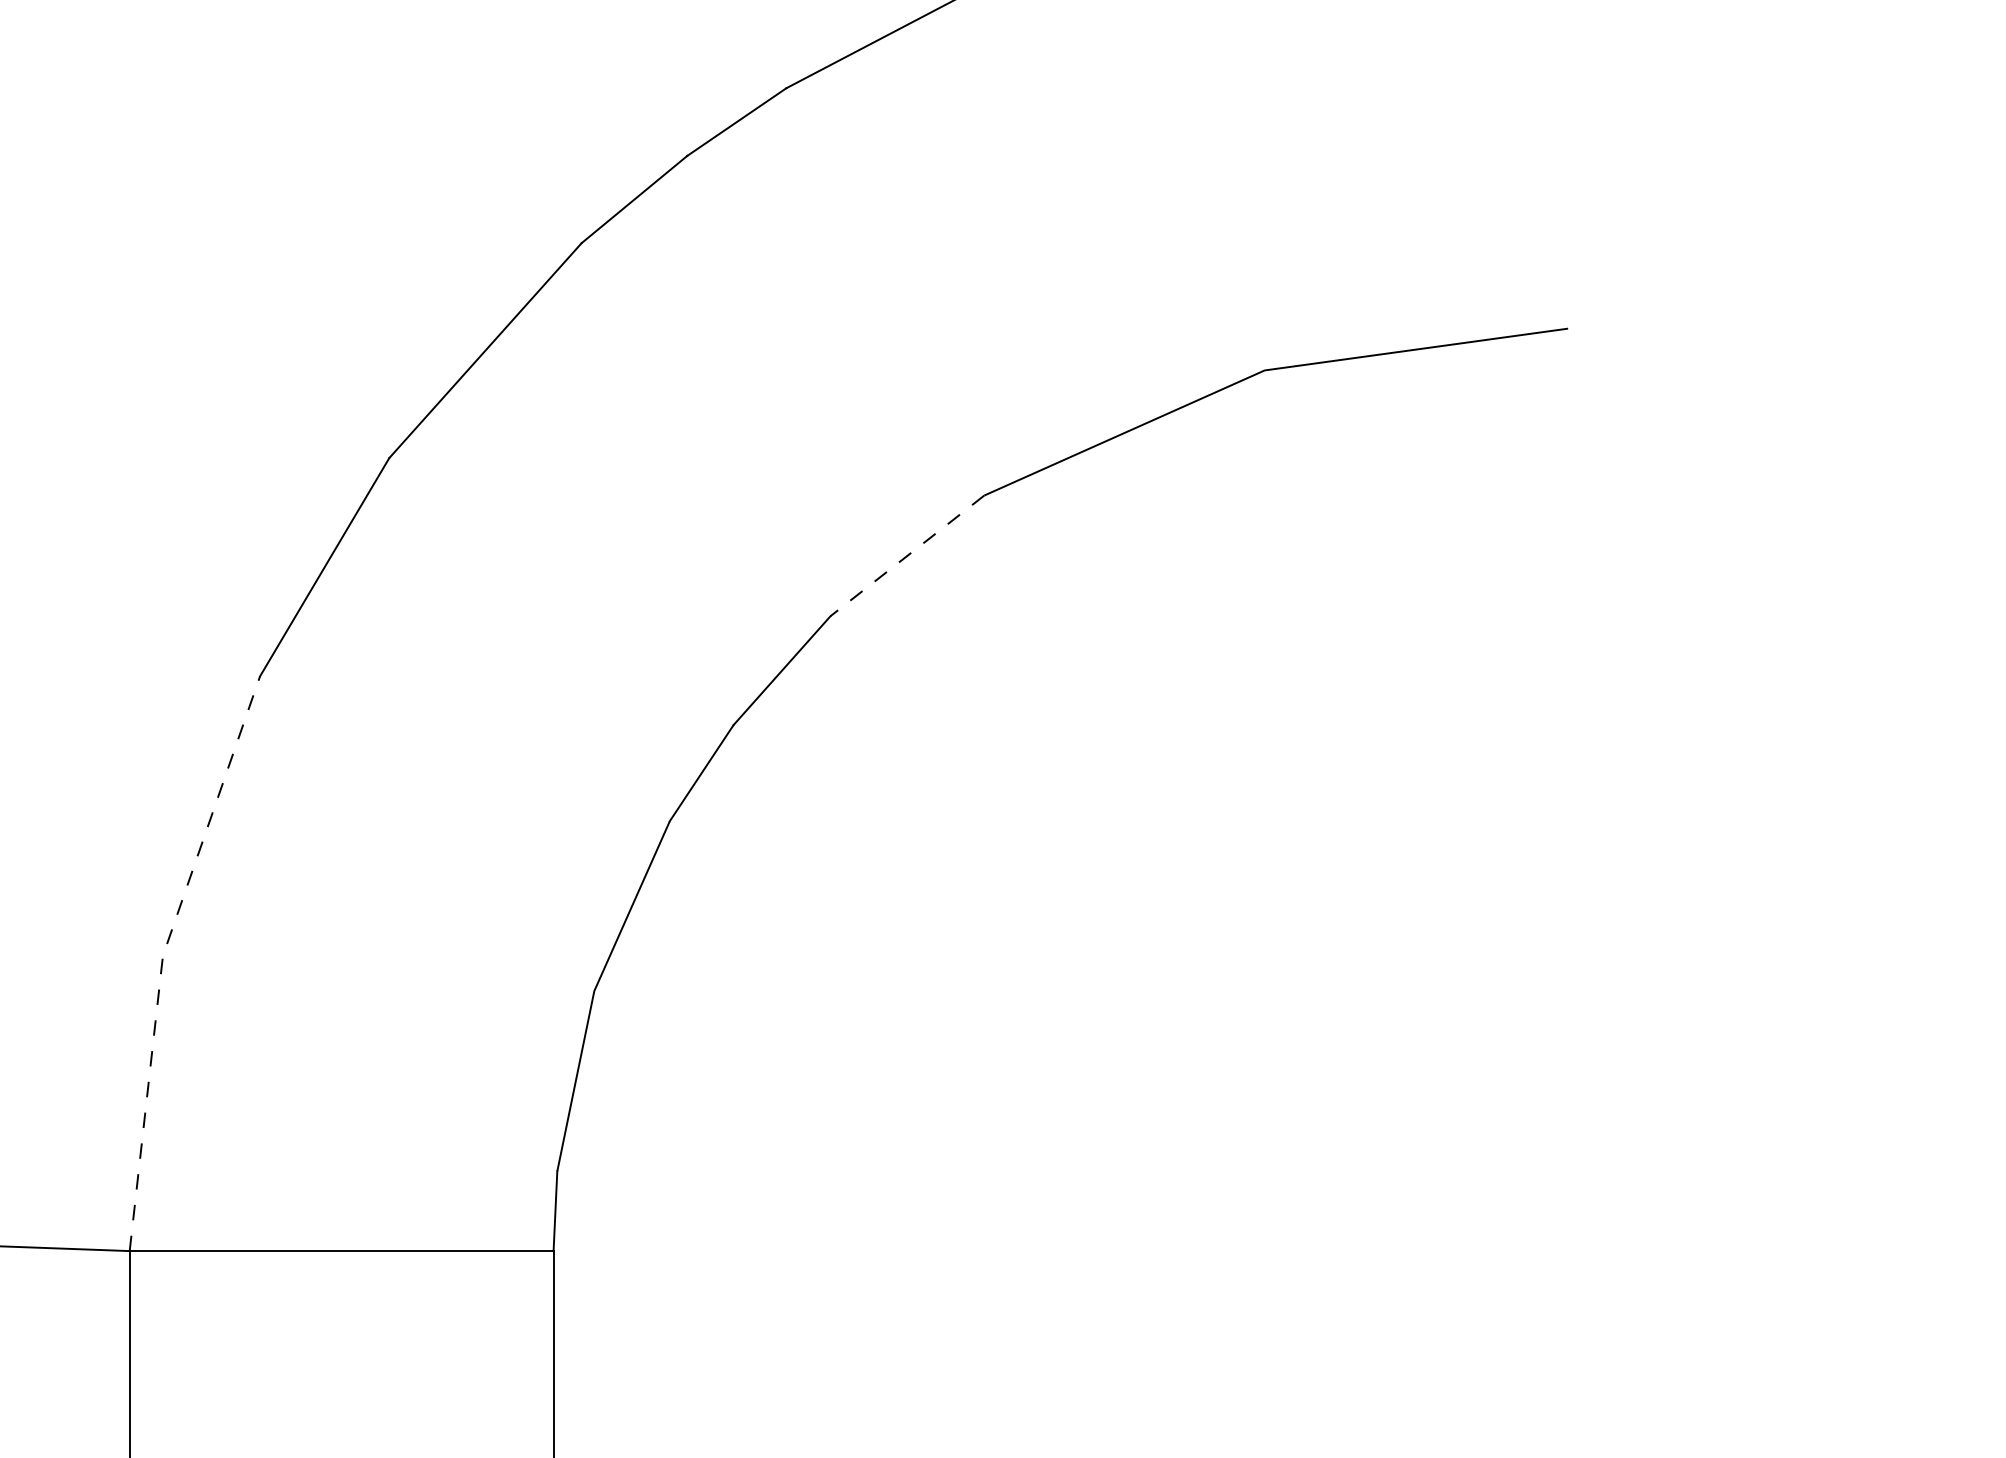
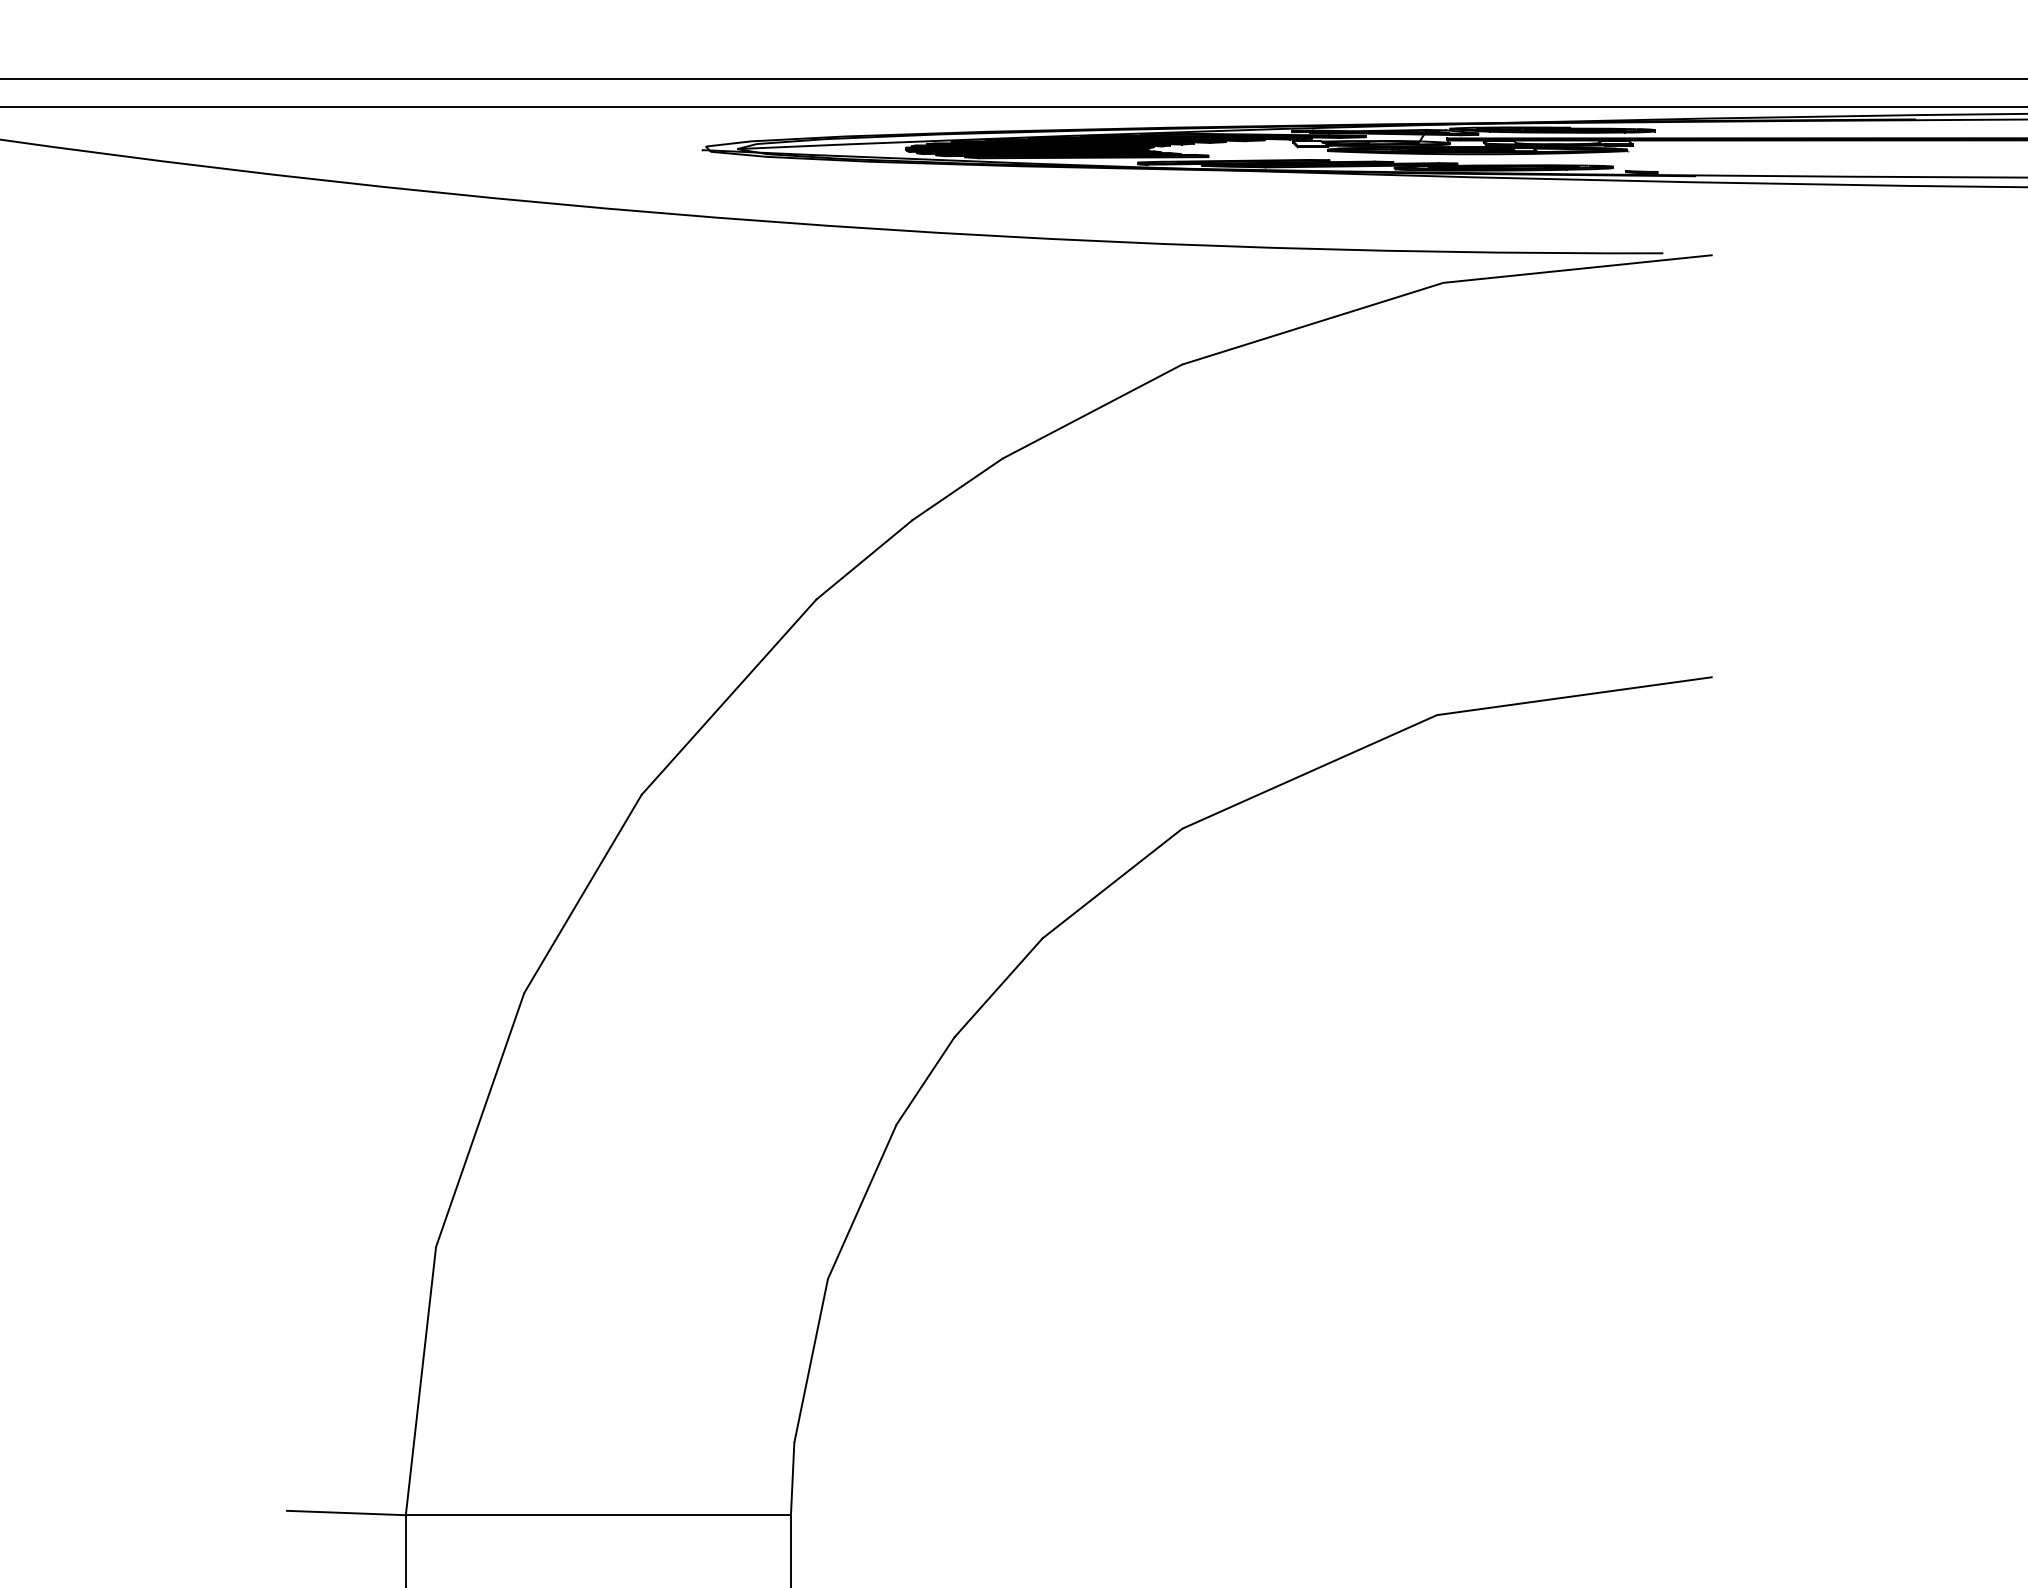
line: (907, 555) -> (1112, 883), dashed -> solid
line: (163, 955) -> (436, 1246), dashed -> solid

